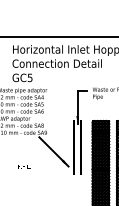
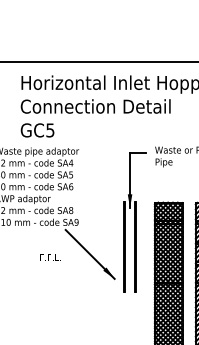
text: (24, 166) -> (50, 257), moved

